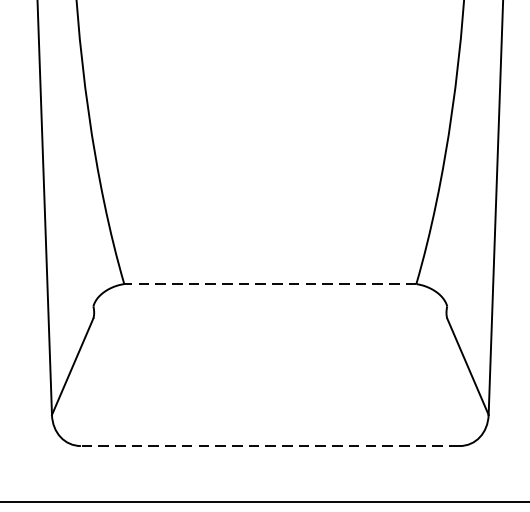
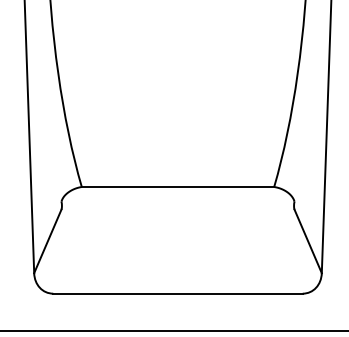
line: (269, 283) -> (177, 186), dashed -> solid
line: (269, 445) -> (177, 293), dashed -> solid

